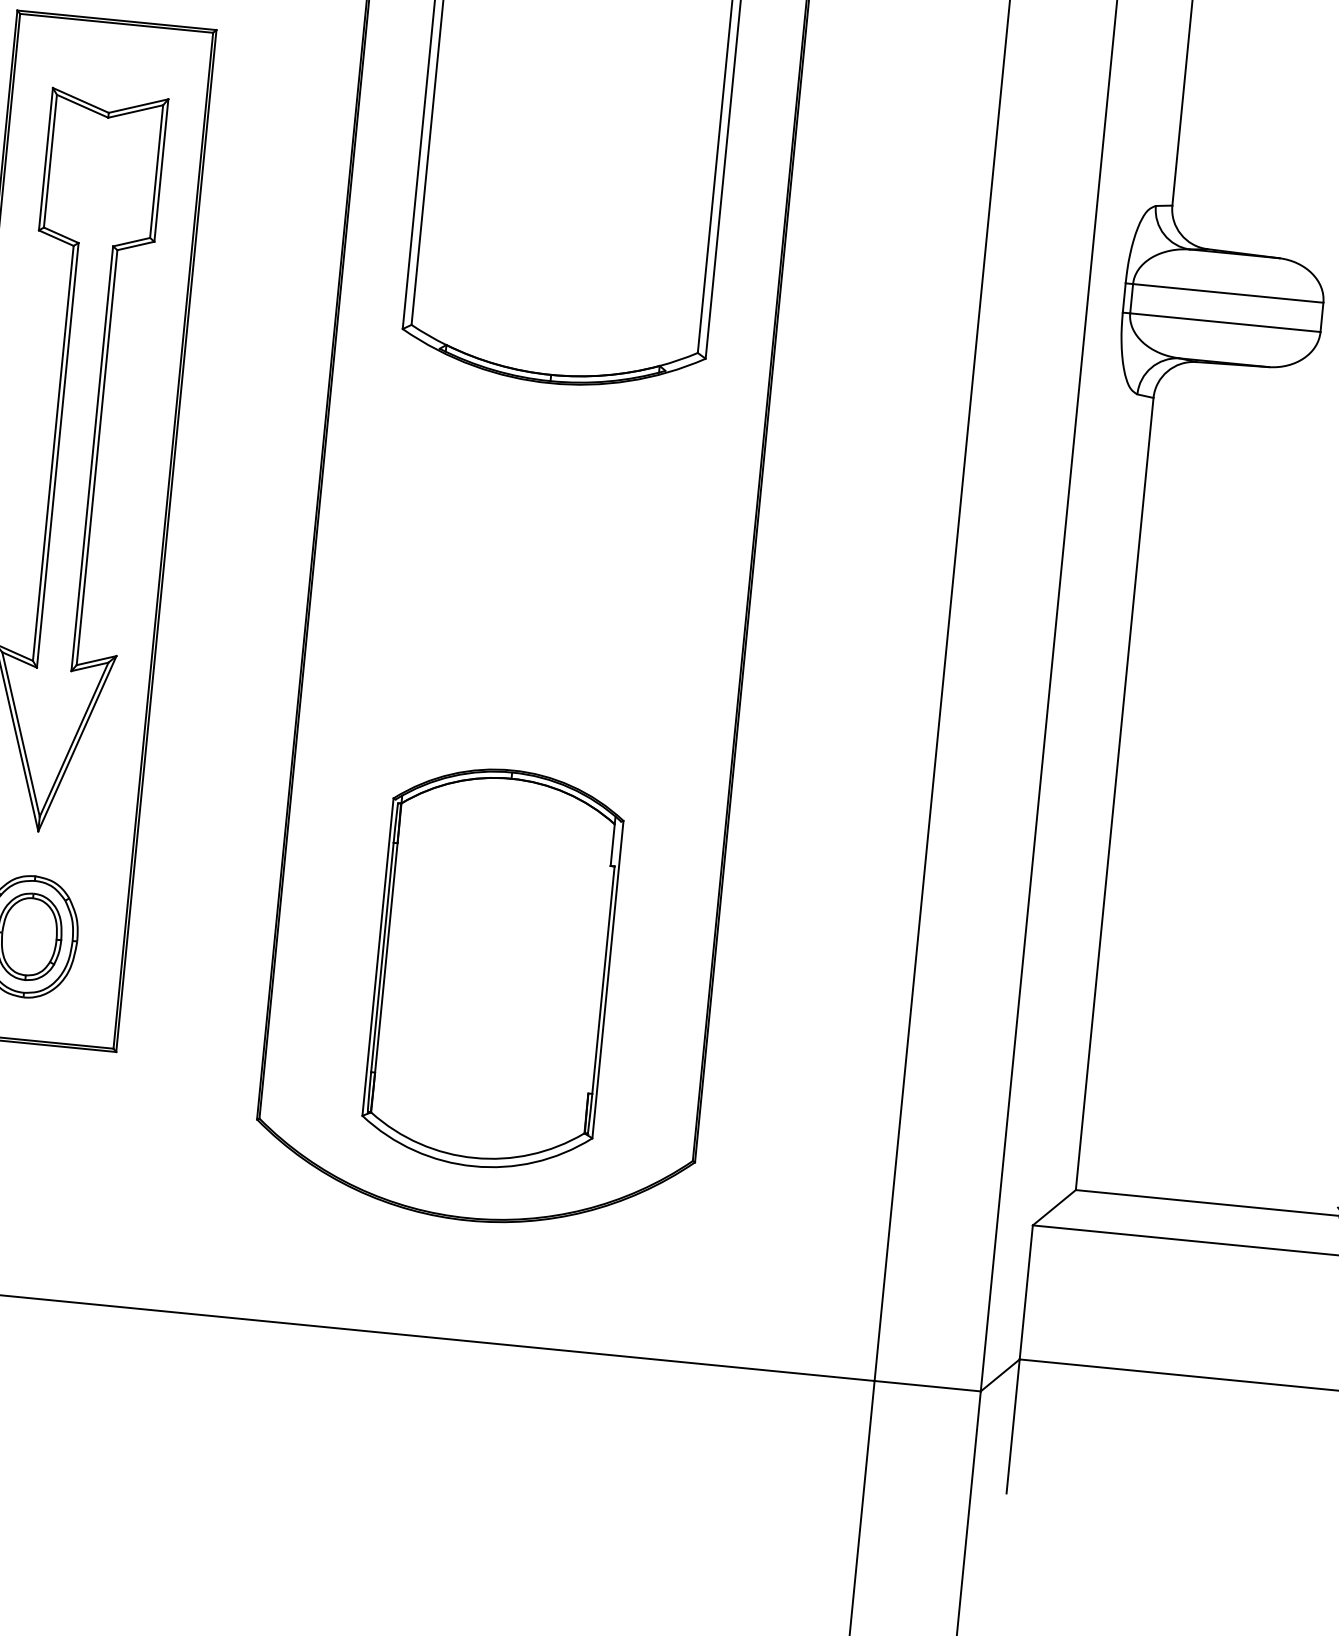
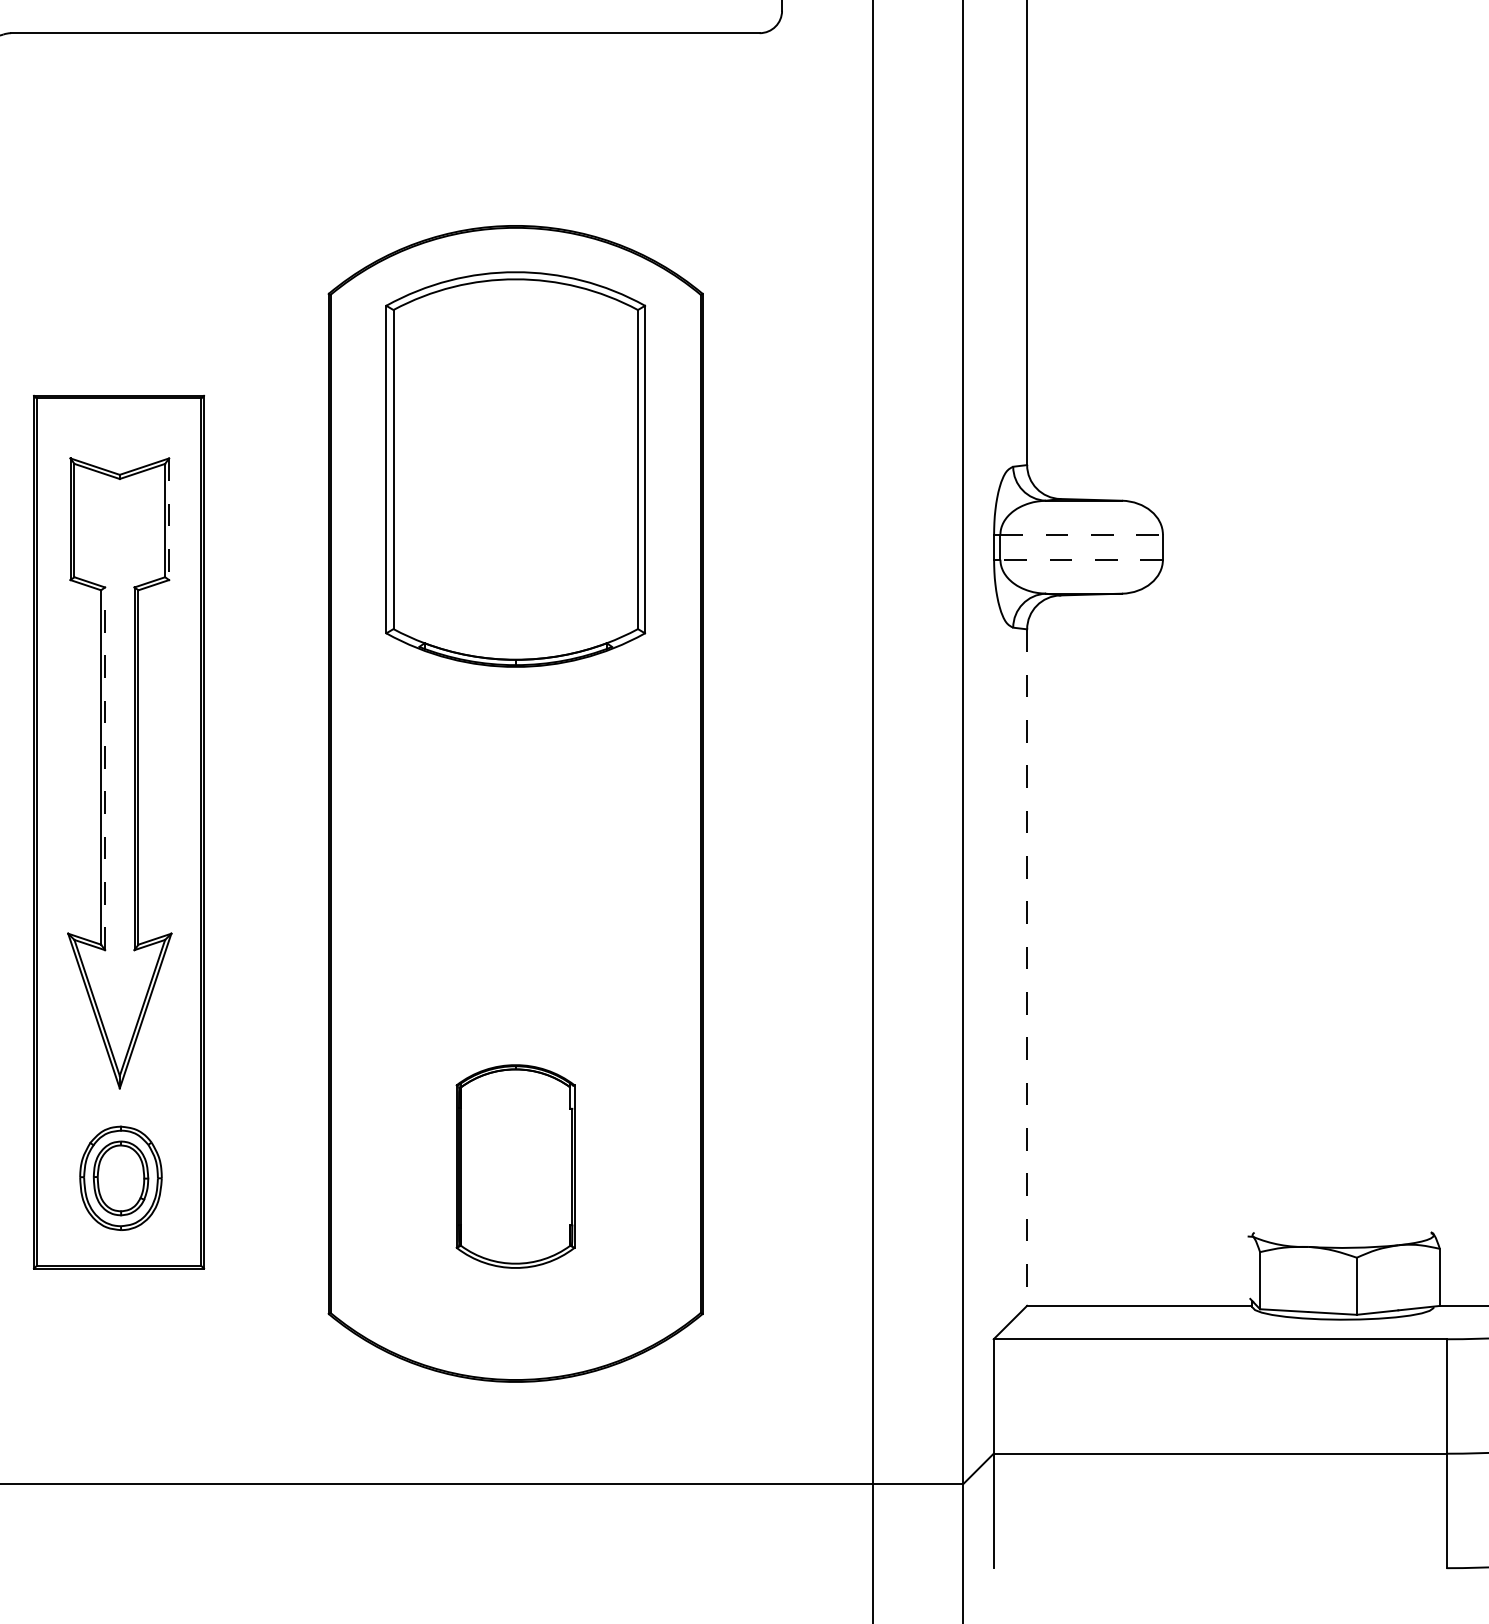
line: (161, 170) -> (169, 519), solid -> dashed
line: (1229, 293) -> (1082, 534), solid -> dashed
line: (1225, 322) -> (1081, 559), solid -> dashed
line: (58, 455) -> (105, 768), solid -> dashed
line: (1115, 795) -> (1027, 968), solid -> dashed
part: (492, 968) -> (515, 1166), size x0.6

